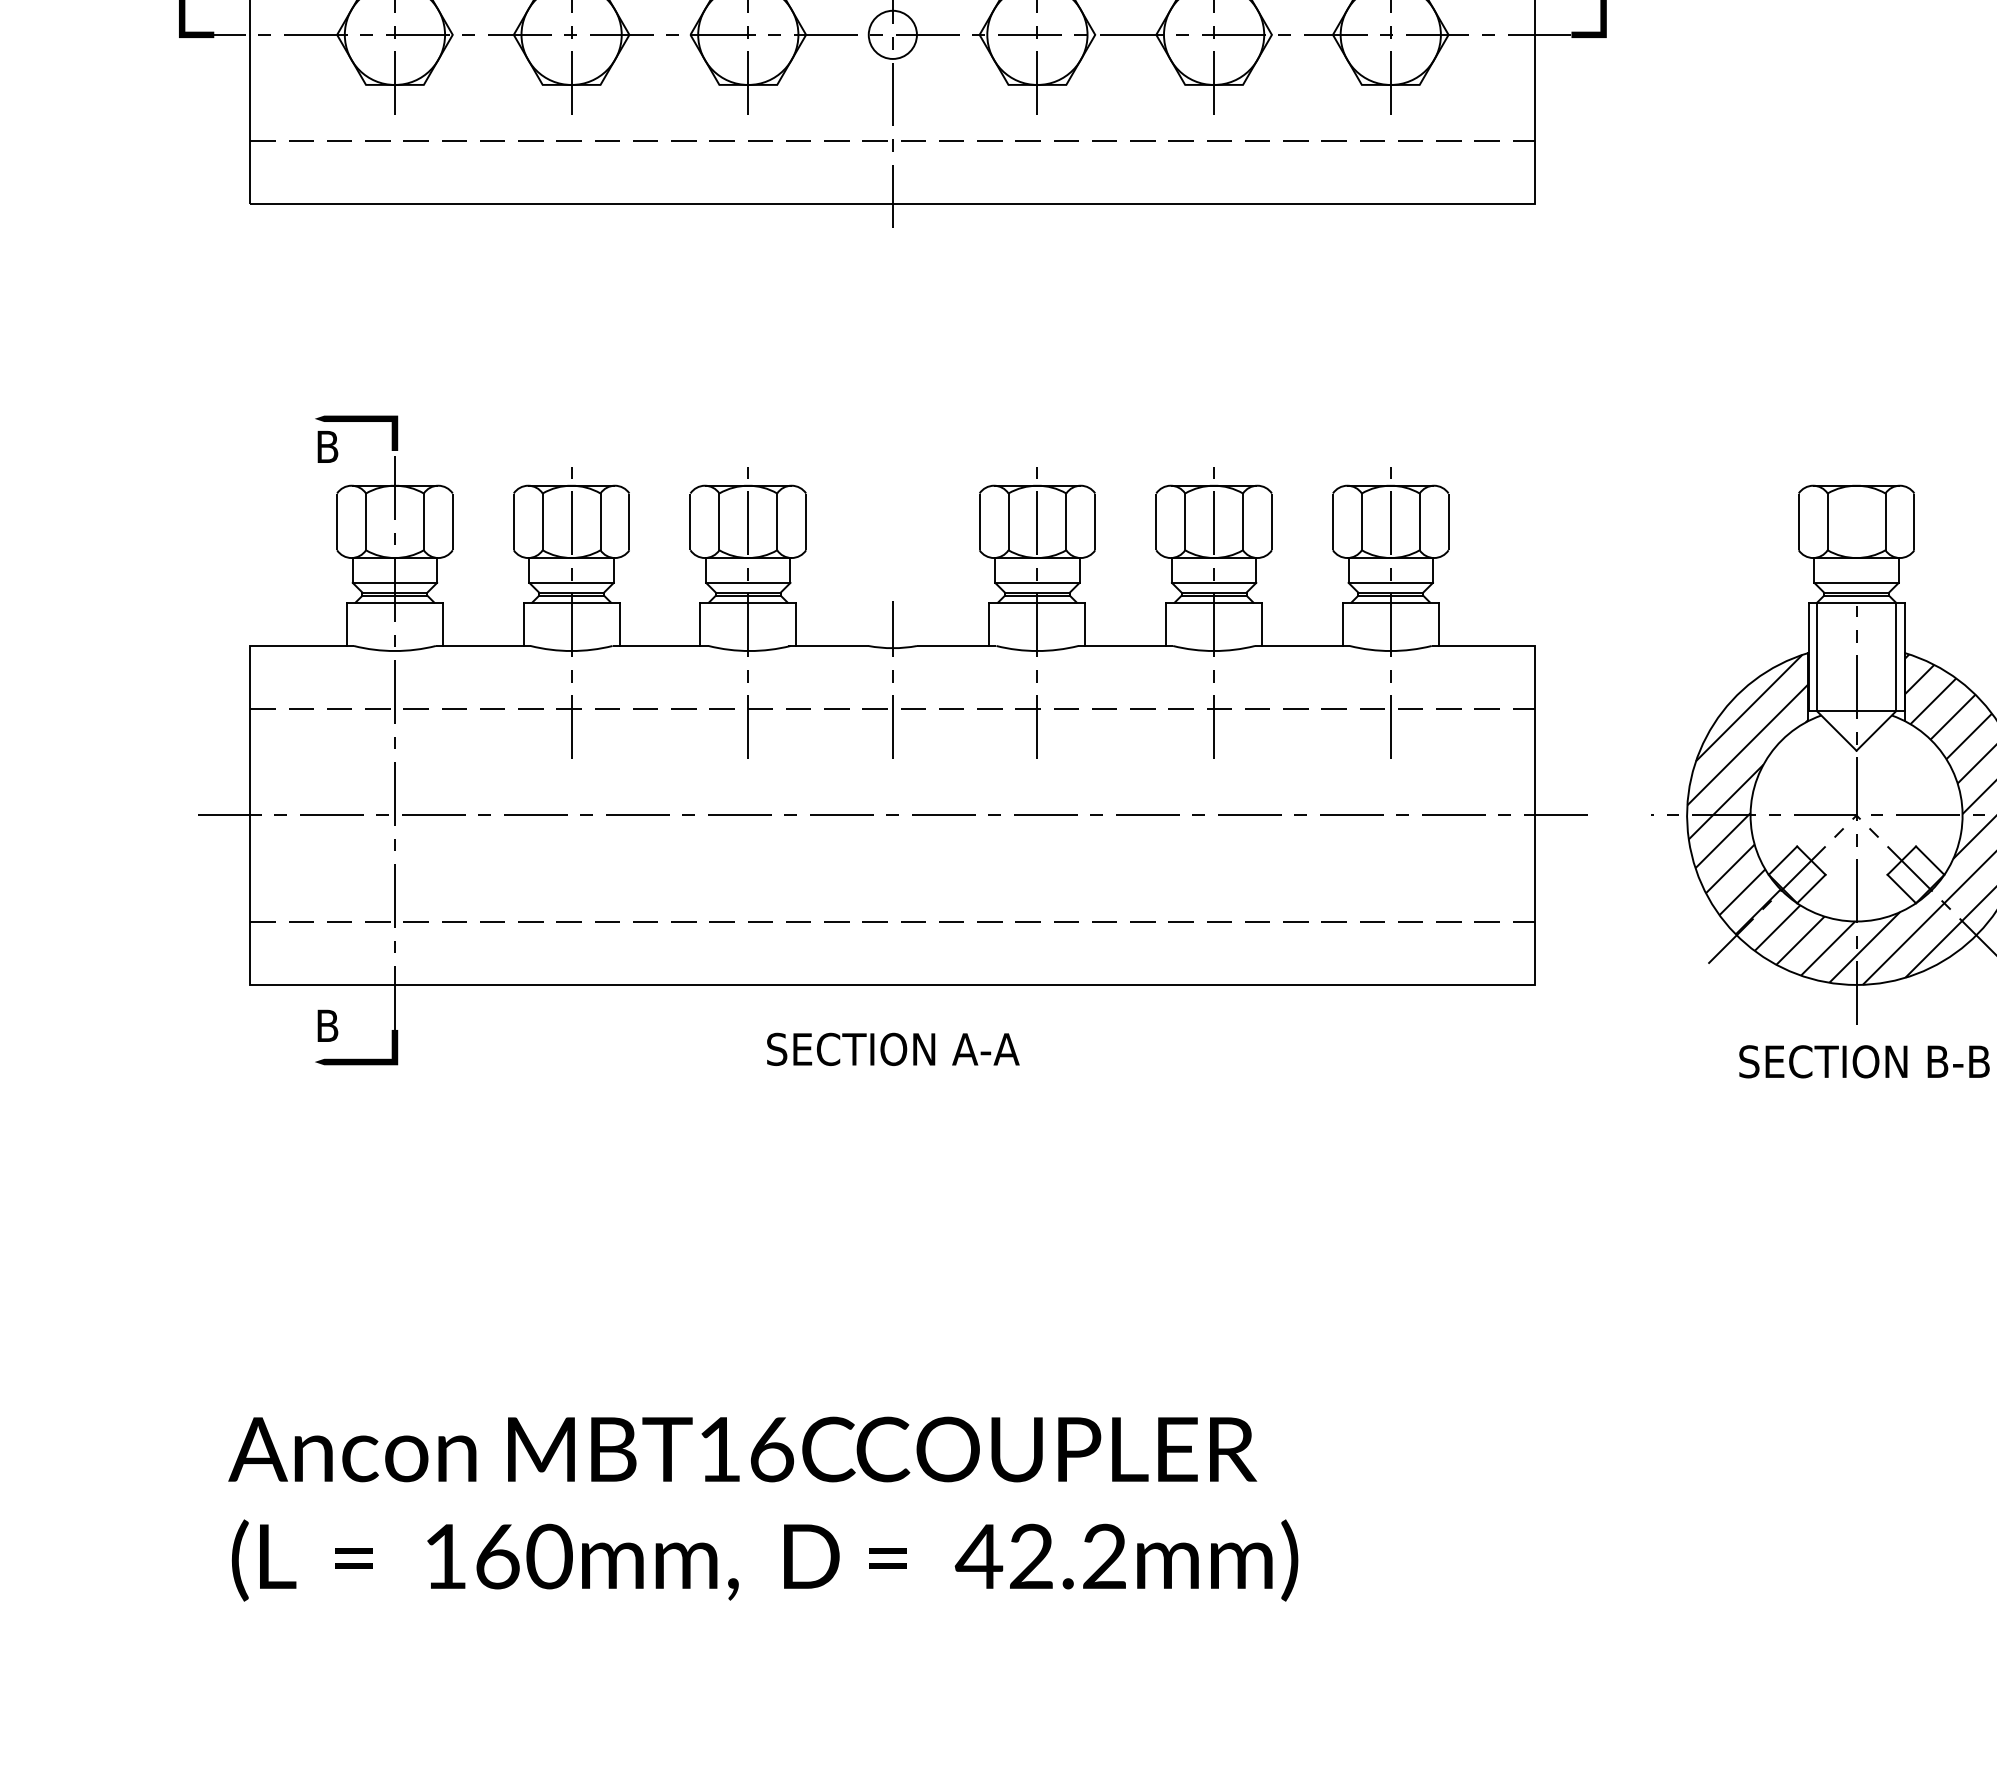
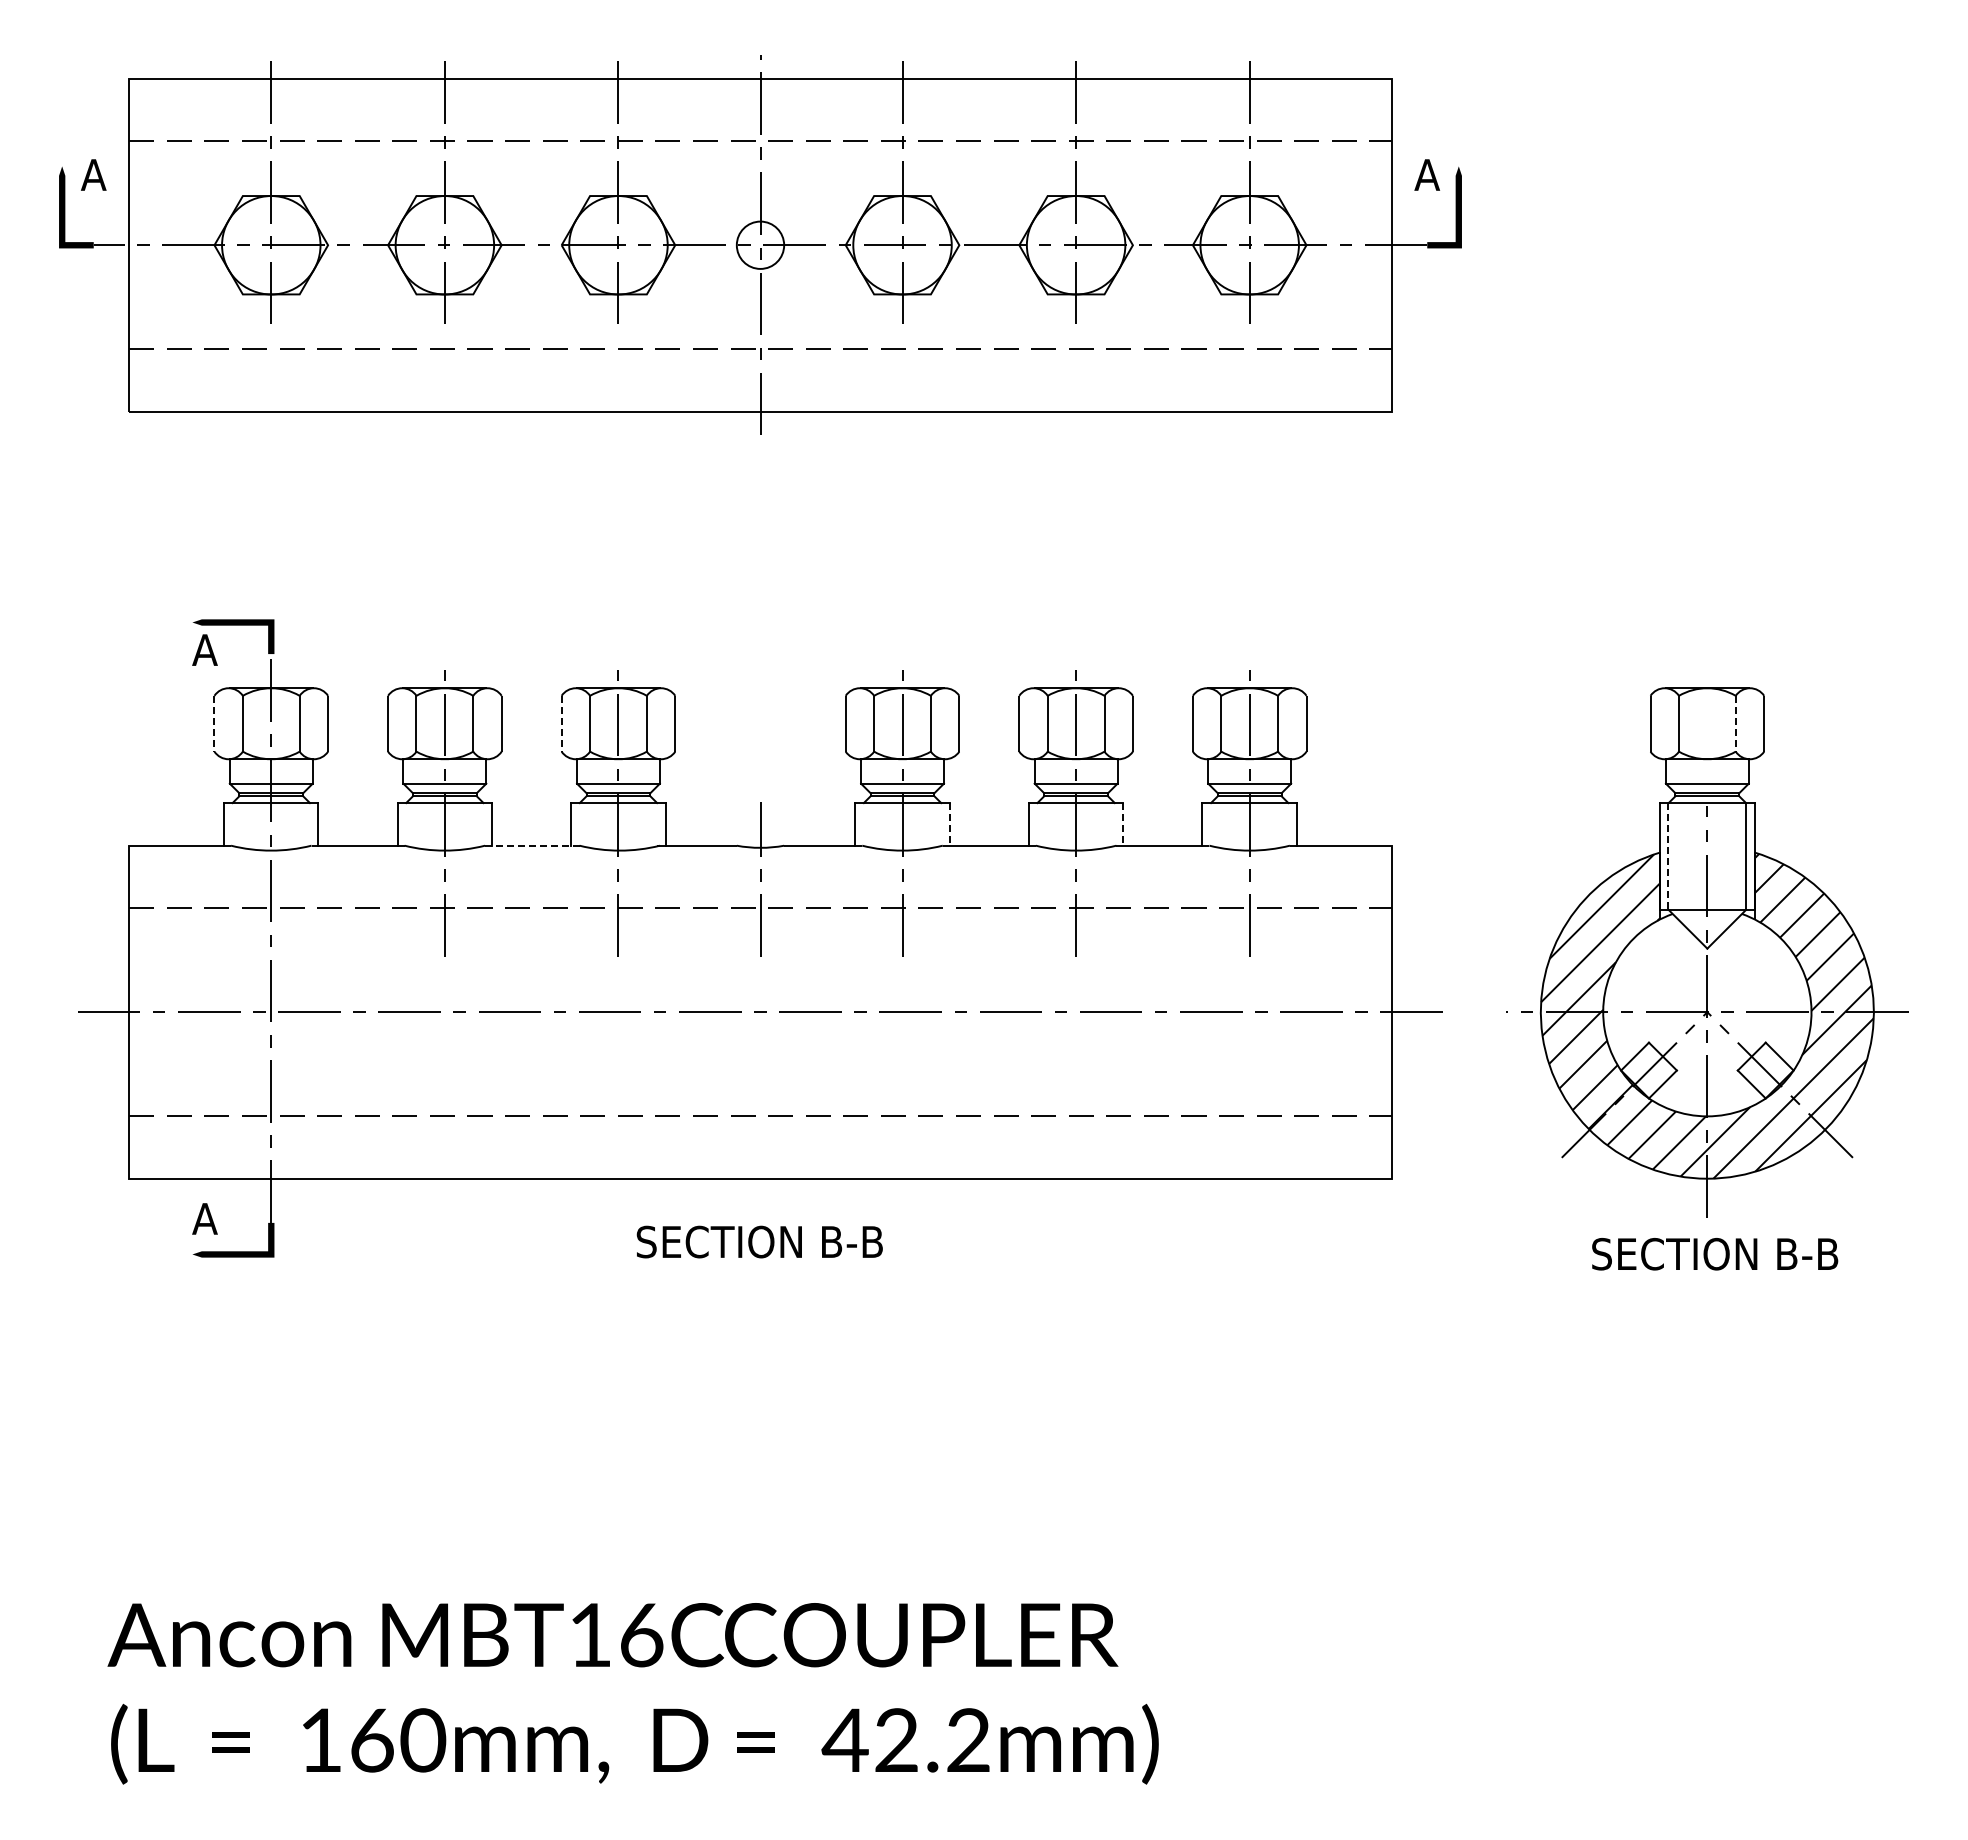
text: (326, 446) -> (204, 649), B -> A
line: (337, 521) -> (214, 723), solid -> dashed
line: (690, 521) -> (561, 723), solid -> dashed
line: (1885, 521) -> (1735, 723), solid -> dashed
line: (1085, 624) -> (949, 824), solid -> dashed
line: (1262, 624) -> (1123, 824), solid -> dashed
line: (659, 645) -> (531, 845), solid -> dashed
line: (1817, 658) -> (1668, 857), solid -> dashed
text: (326, 1025) -> (204, 1218), B -> A
text: (985, 1048) -> (851, 1241), SECTION A-A -> SECTION B-B

